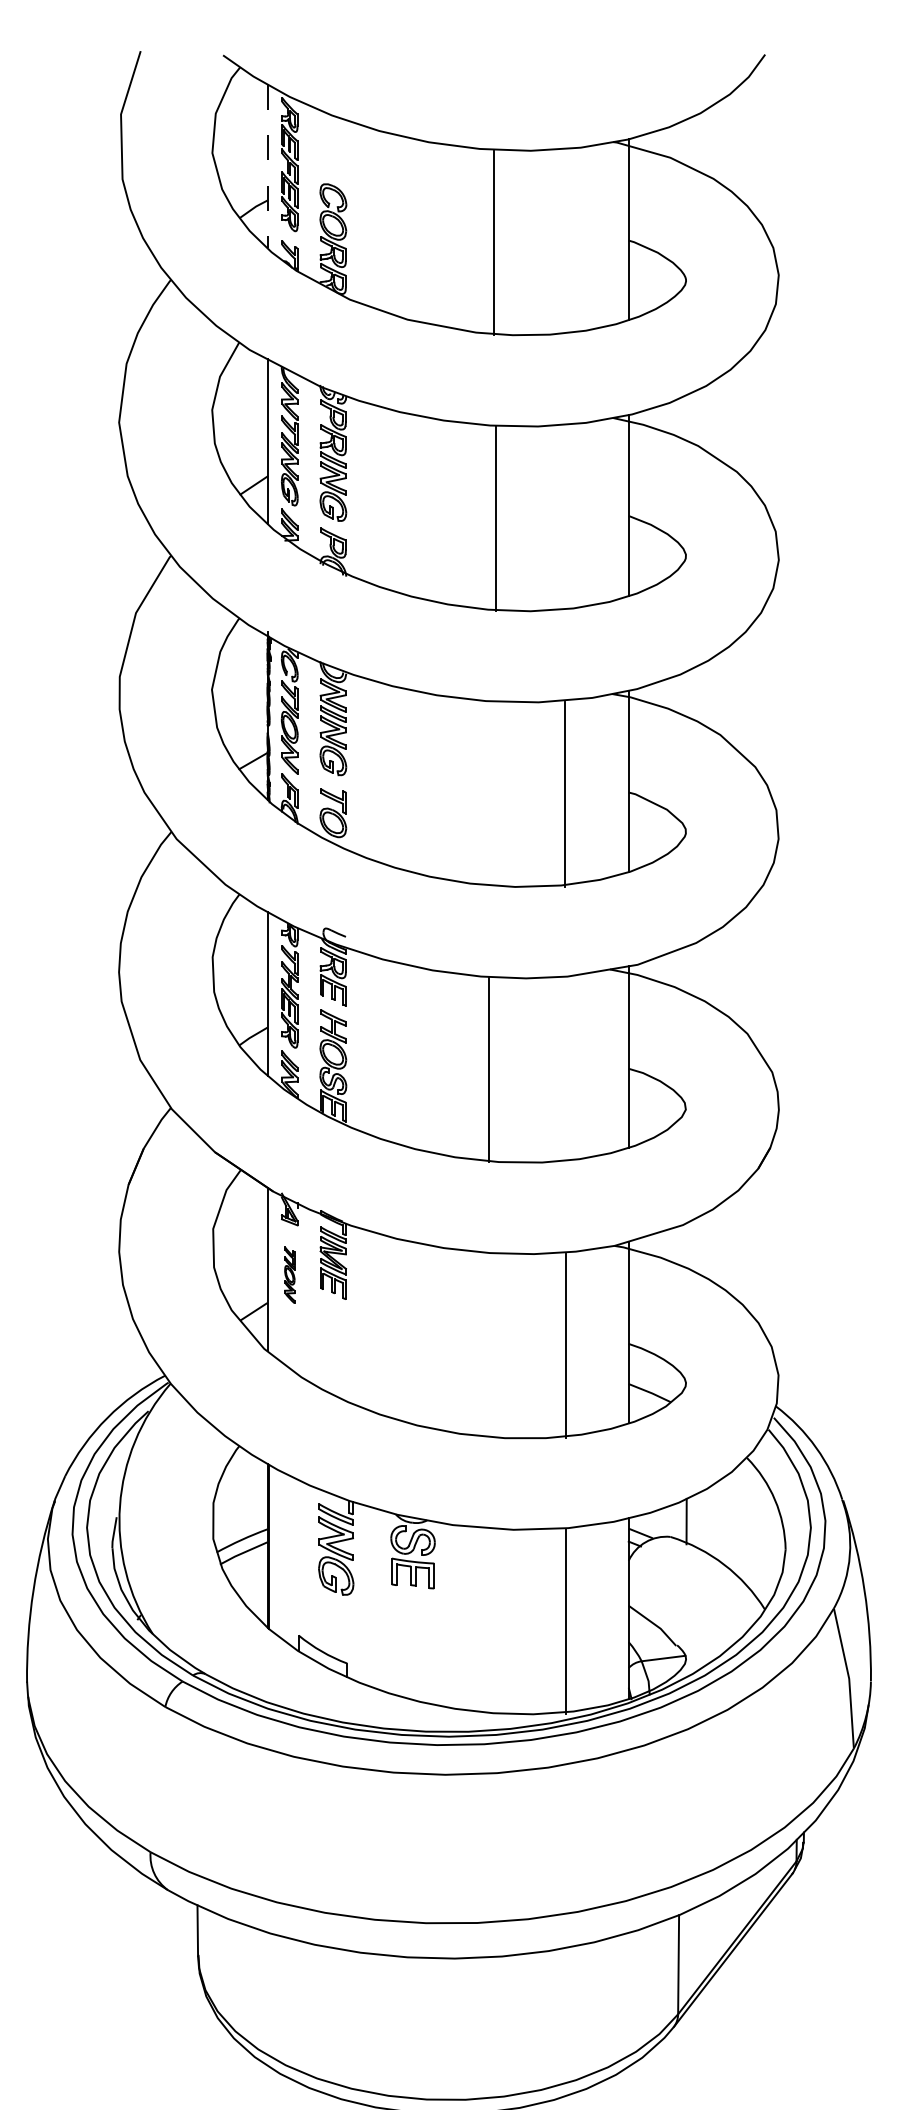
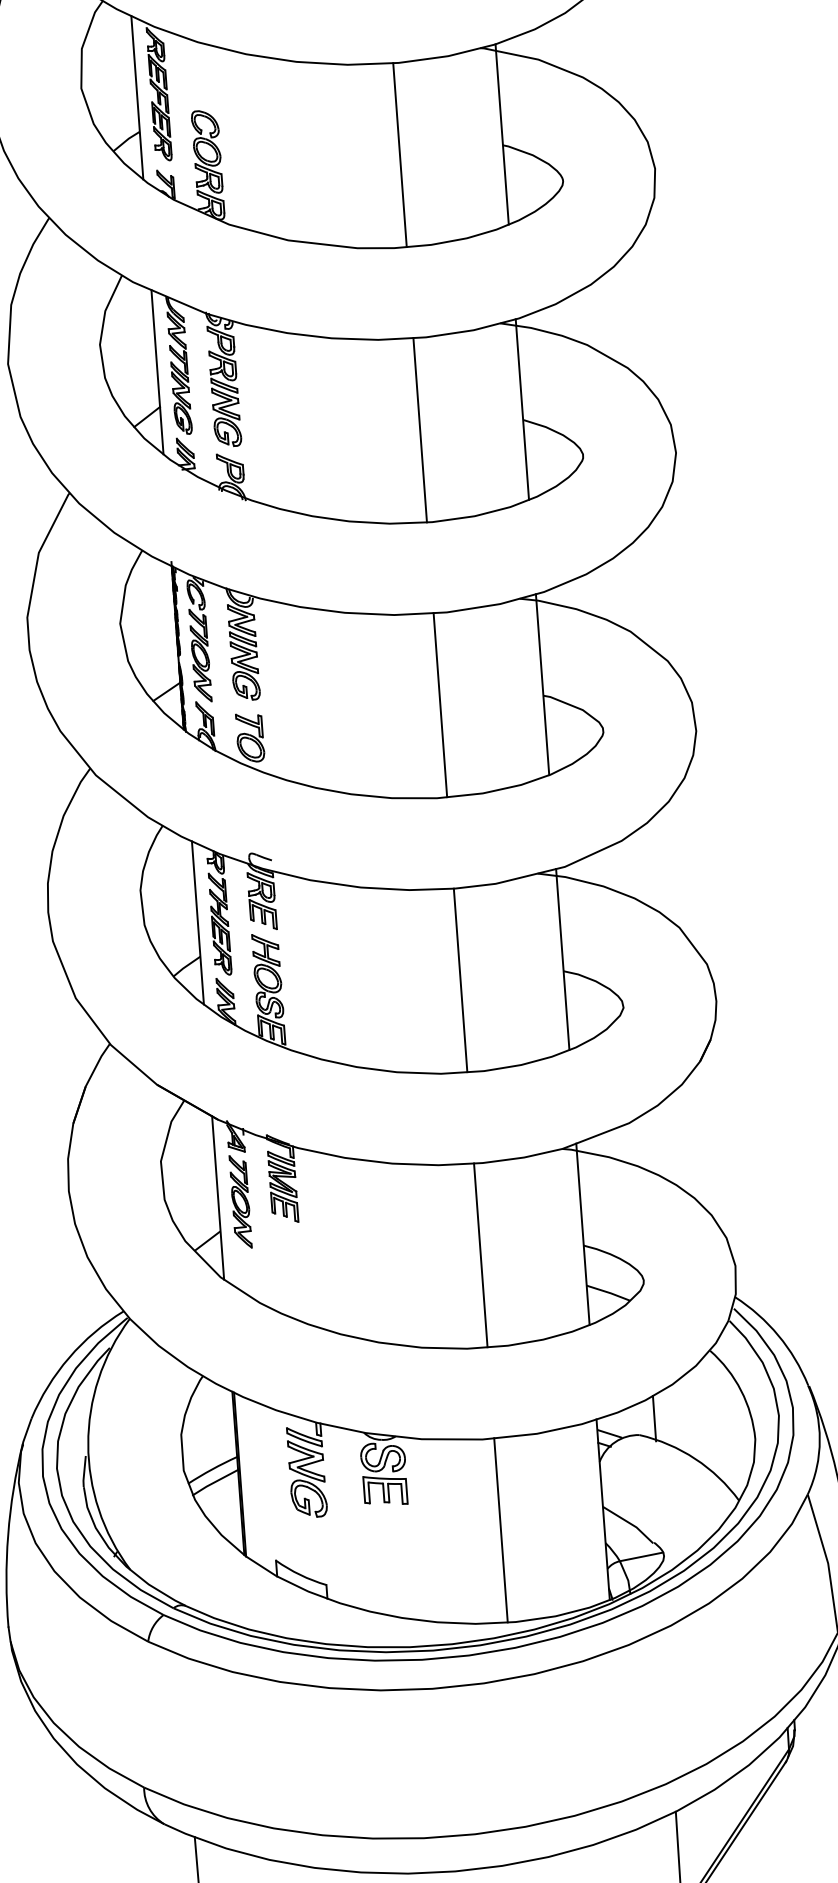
line: (267, 166) -> (137, 97), dashed -> solid
line: (494, 242) -> (400, 154), moved
line: (496, 518) -> (420, 430), moved
line: (565, 794) -> (440, 705), moved
line: (489, 1070) -> (460, 980), moved
part: (289, 1275) -> (240, 1202), size x1.67
line: (566, 1345) -> (480, 1254), moved
line: (566, 1621) -> (501, 1530), moved

